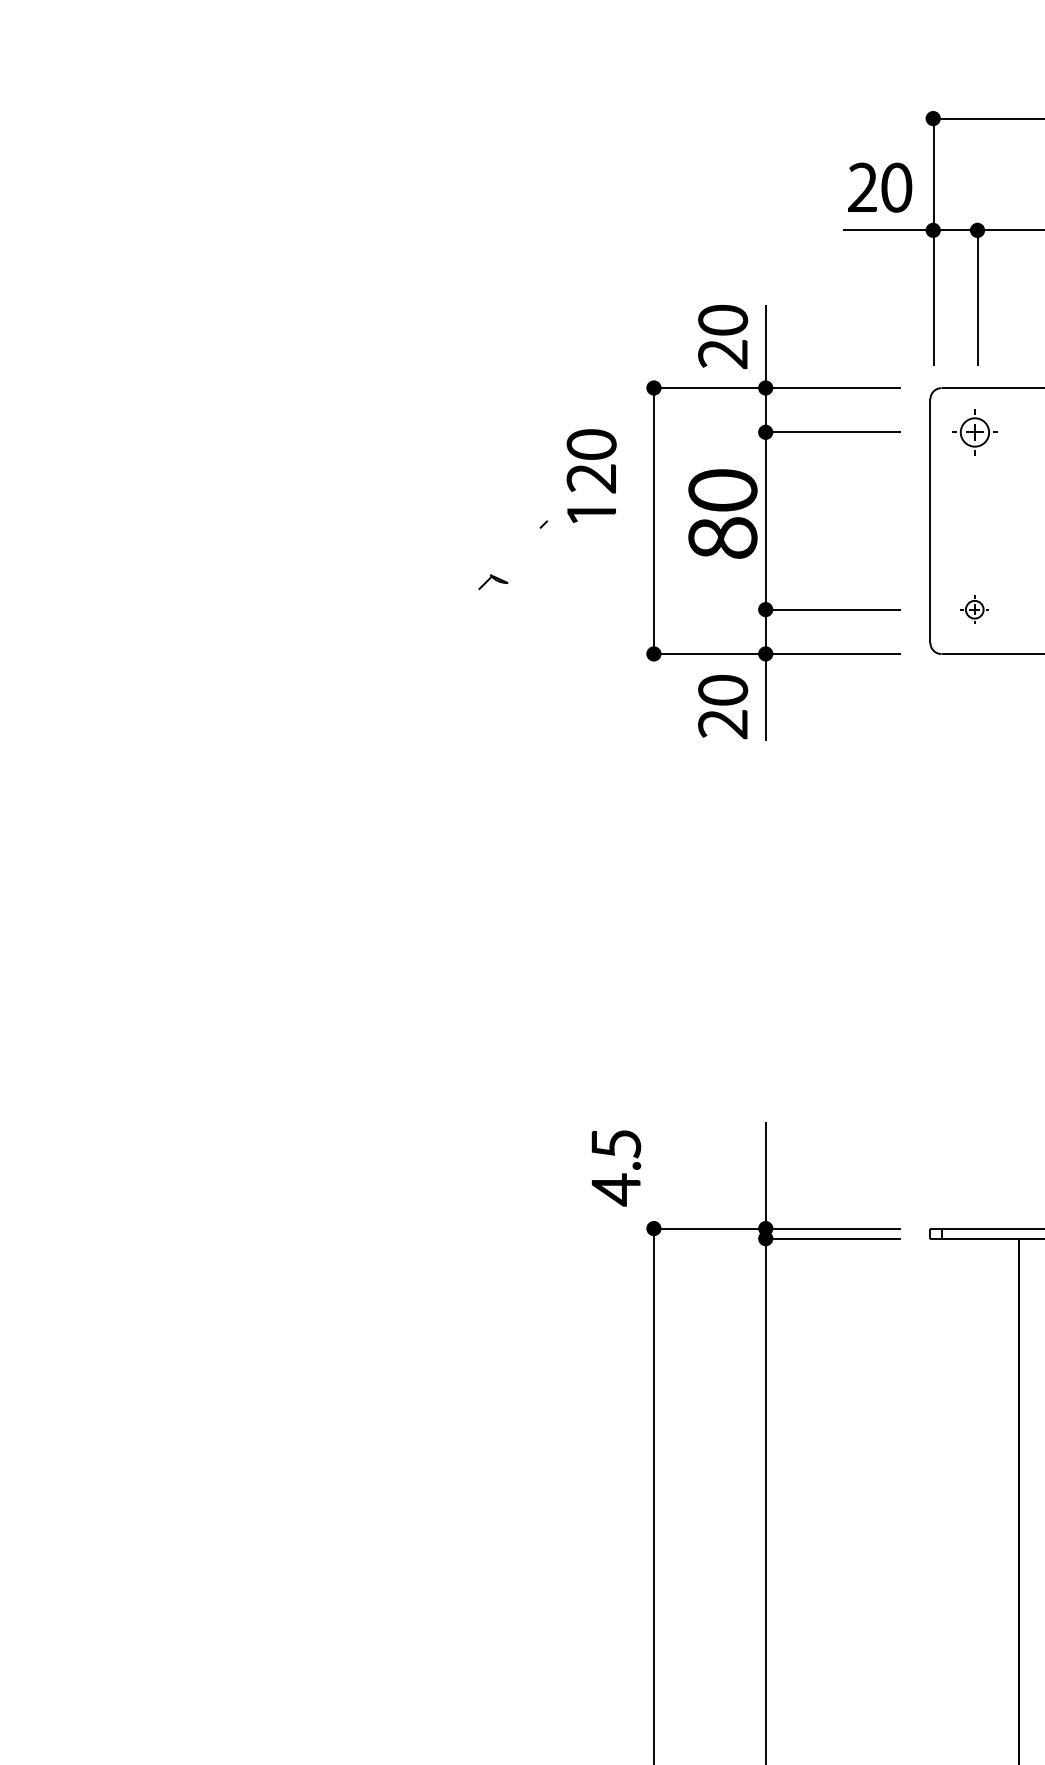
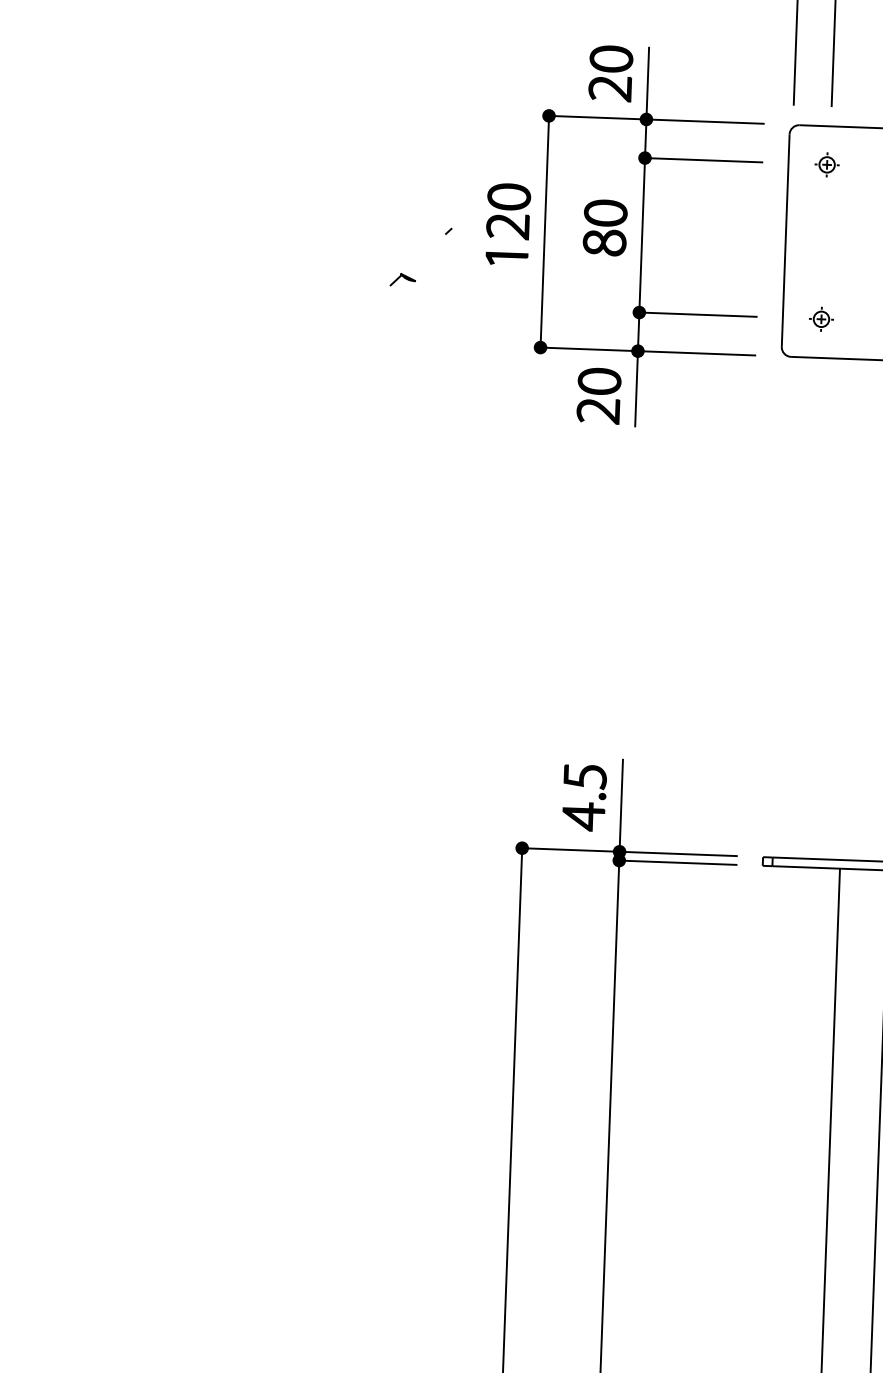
part: (974, 432) -> (826, 164), size x0.62
part: (591, 475) -> (508, 223), moved
part: (723, 513) -> (605, 227), size x0.71
part: (622, 1173) -> (589, 802), moved

